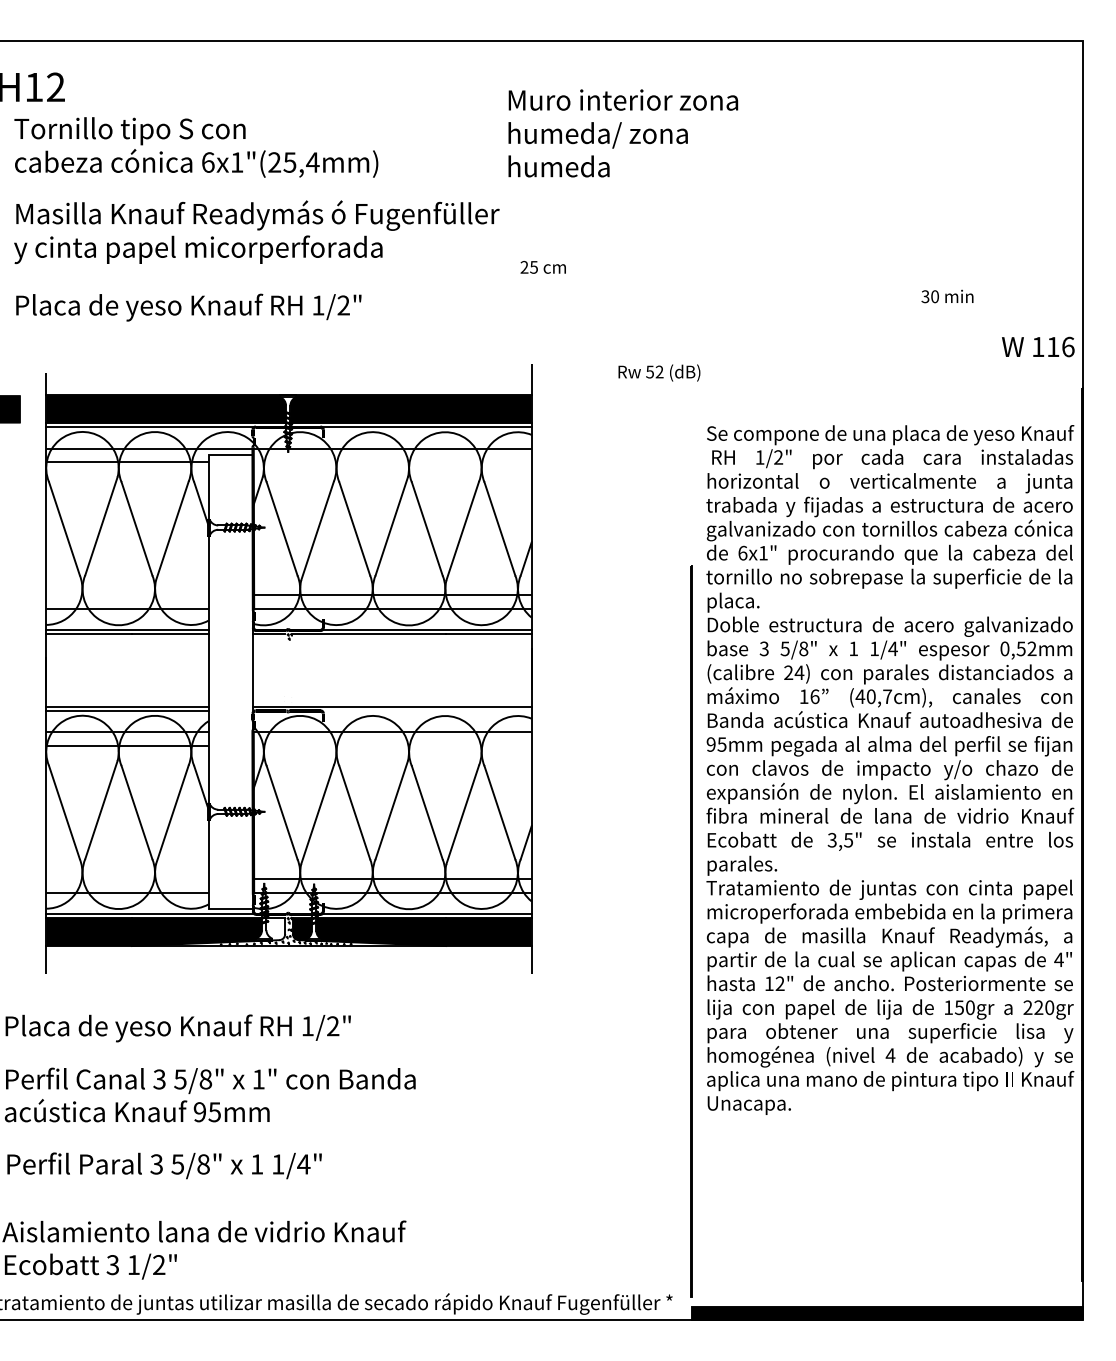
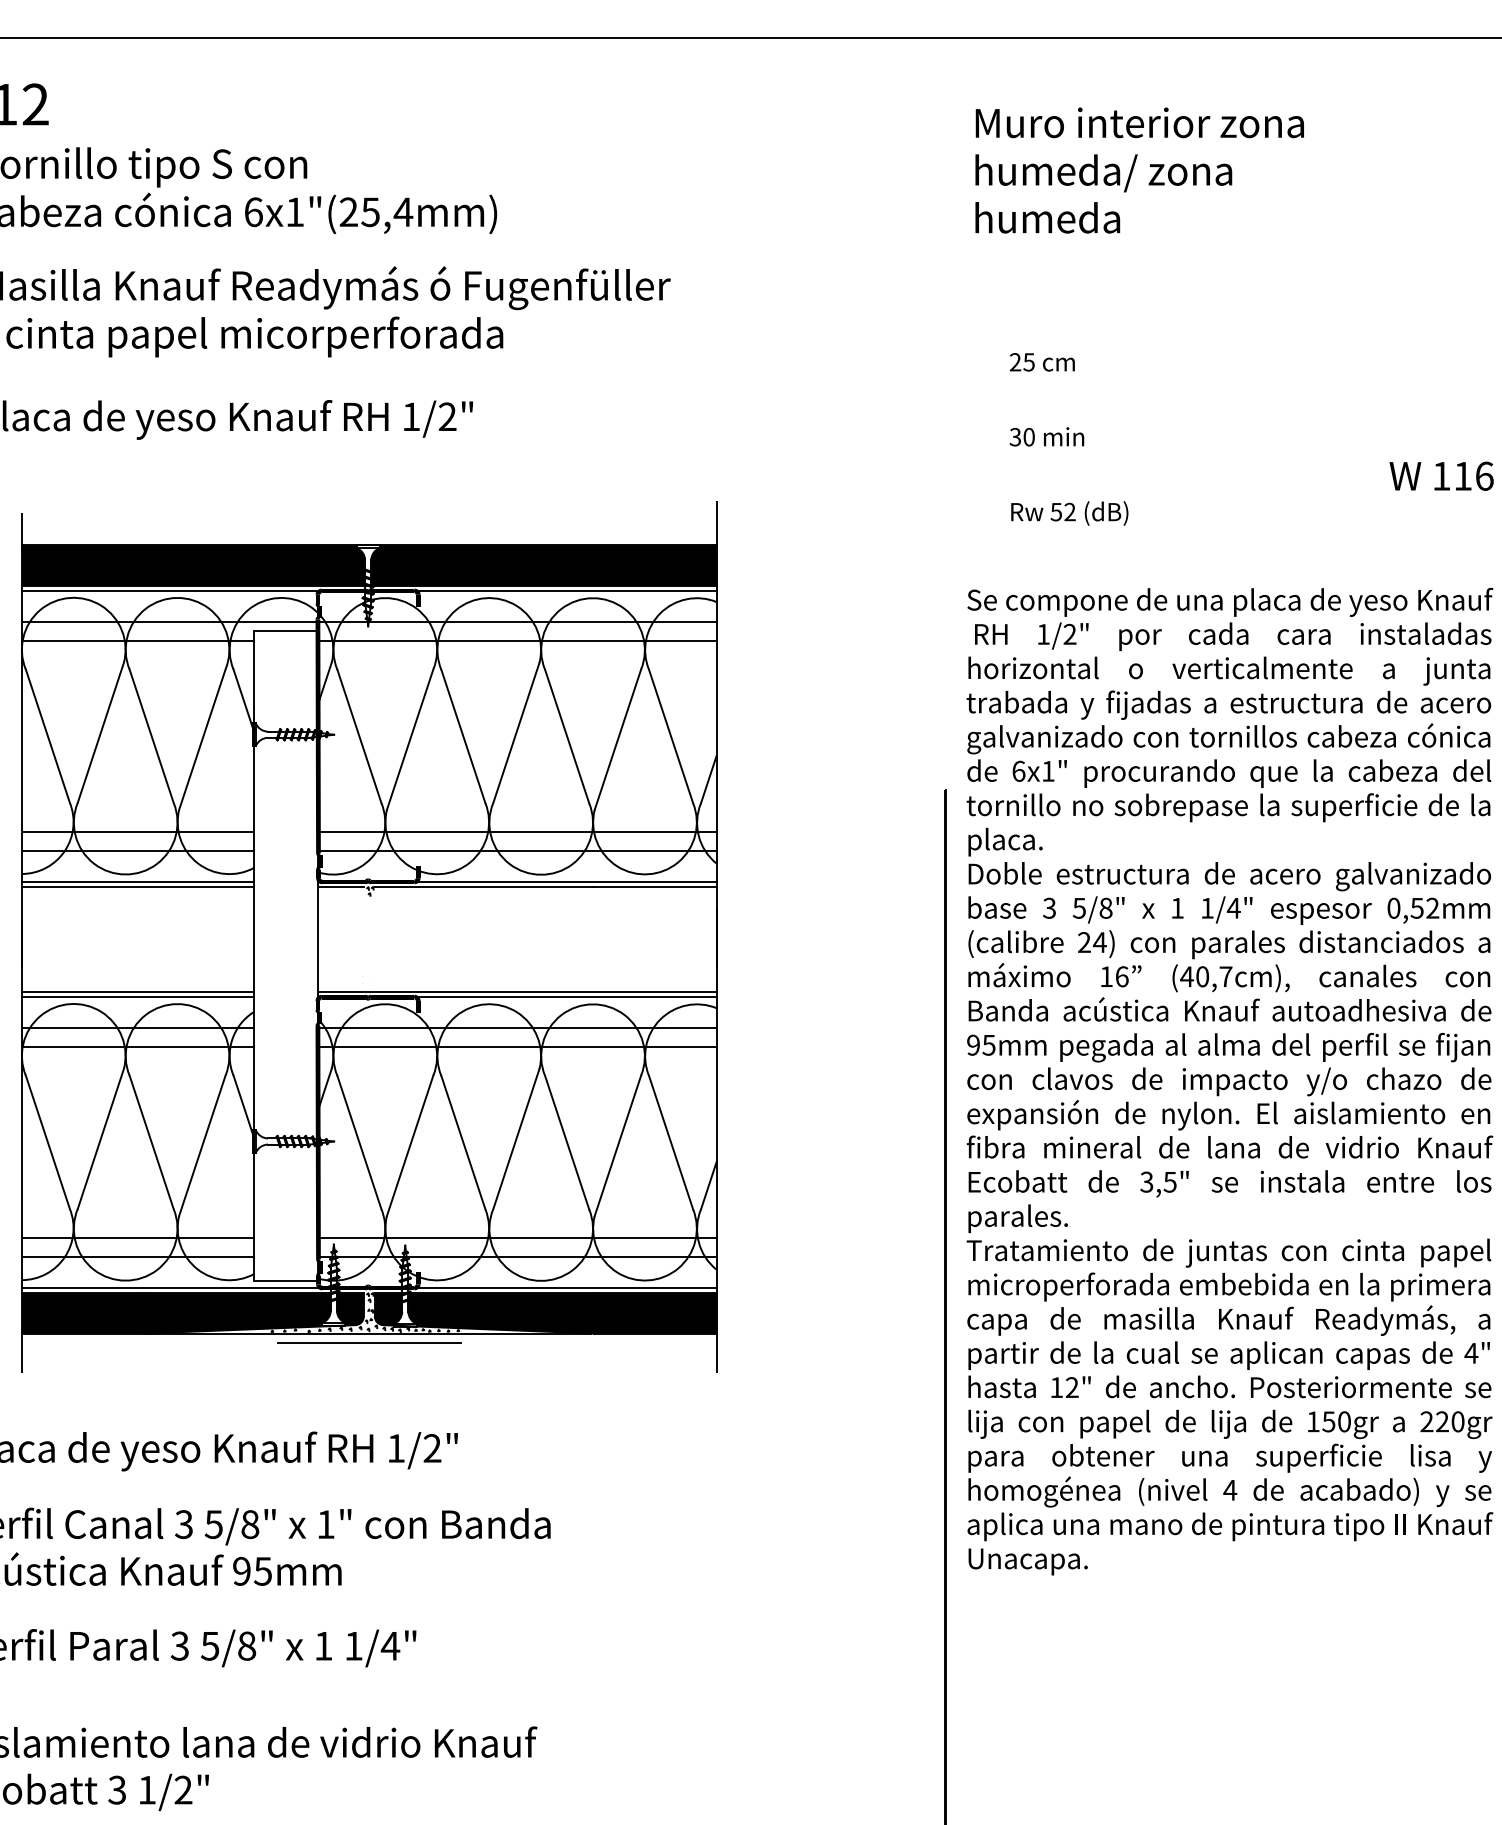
text: (623, 133) -> (1140, 170), moved
text: (542, 267) -> (1041, 362), moved
text: (947, 296) -> (1046, 436), moved
text: (659, 372) -> (1069, 512), moved
line: (392, 462) -> (517, 641), added
line: (127, 595) -> (138, 831), added
line: (392, 710) -> (517, 996), added
line: (392, 746) -> (517, 1047), added
line: (127, 879) -> (138, 1238), added
fill: (275, 929) -> (349, 1309), added
line: (288, 952) -> (368, 1342), added

